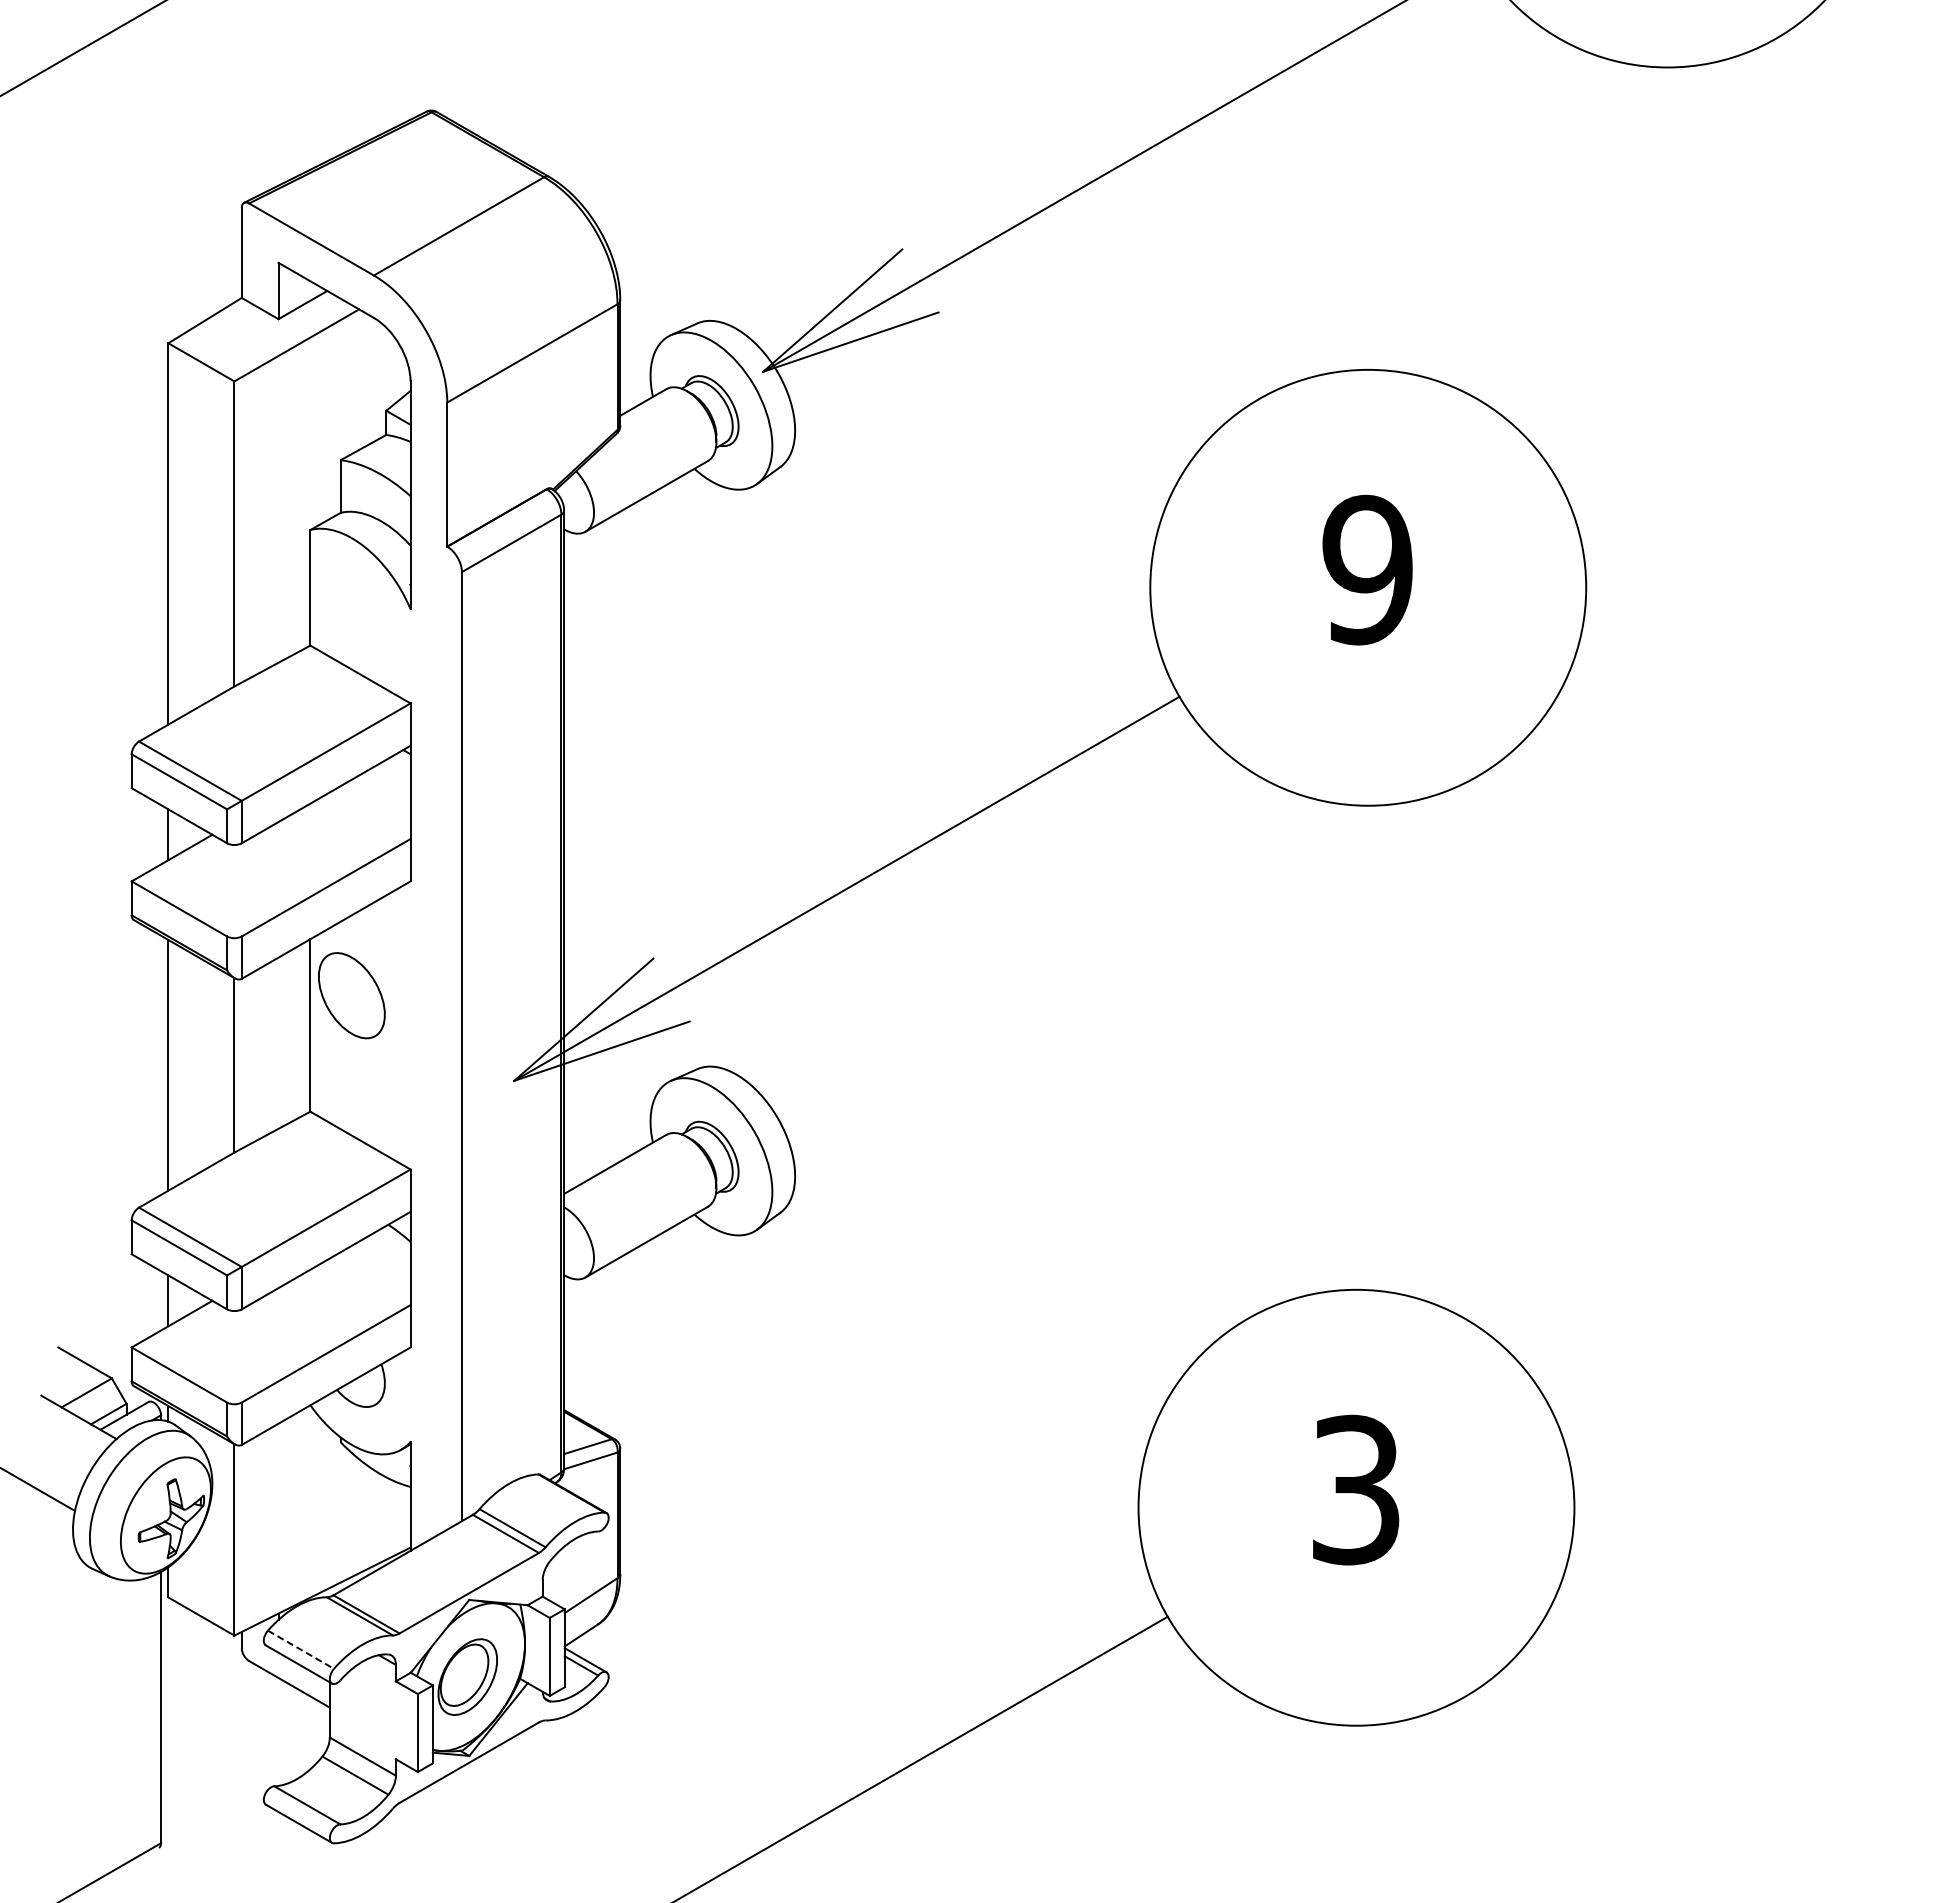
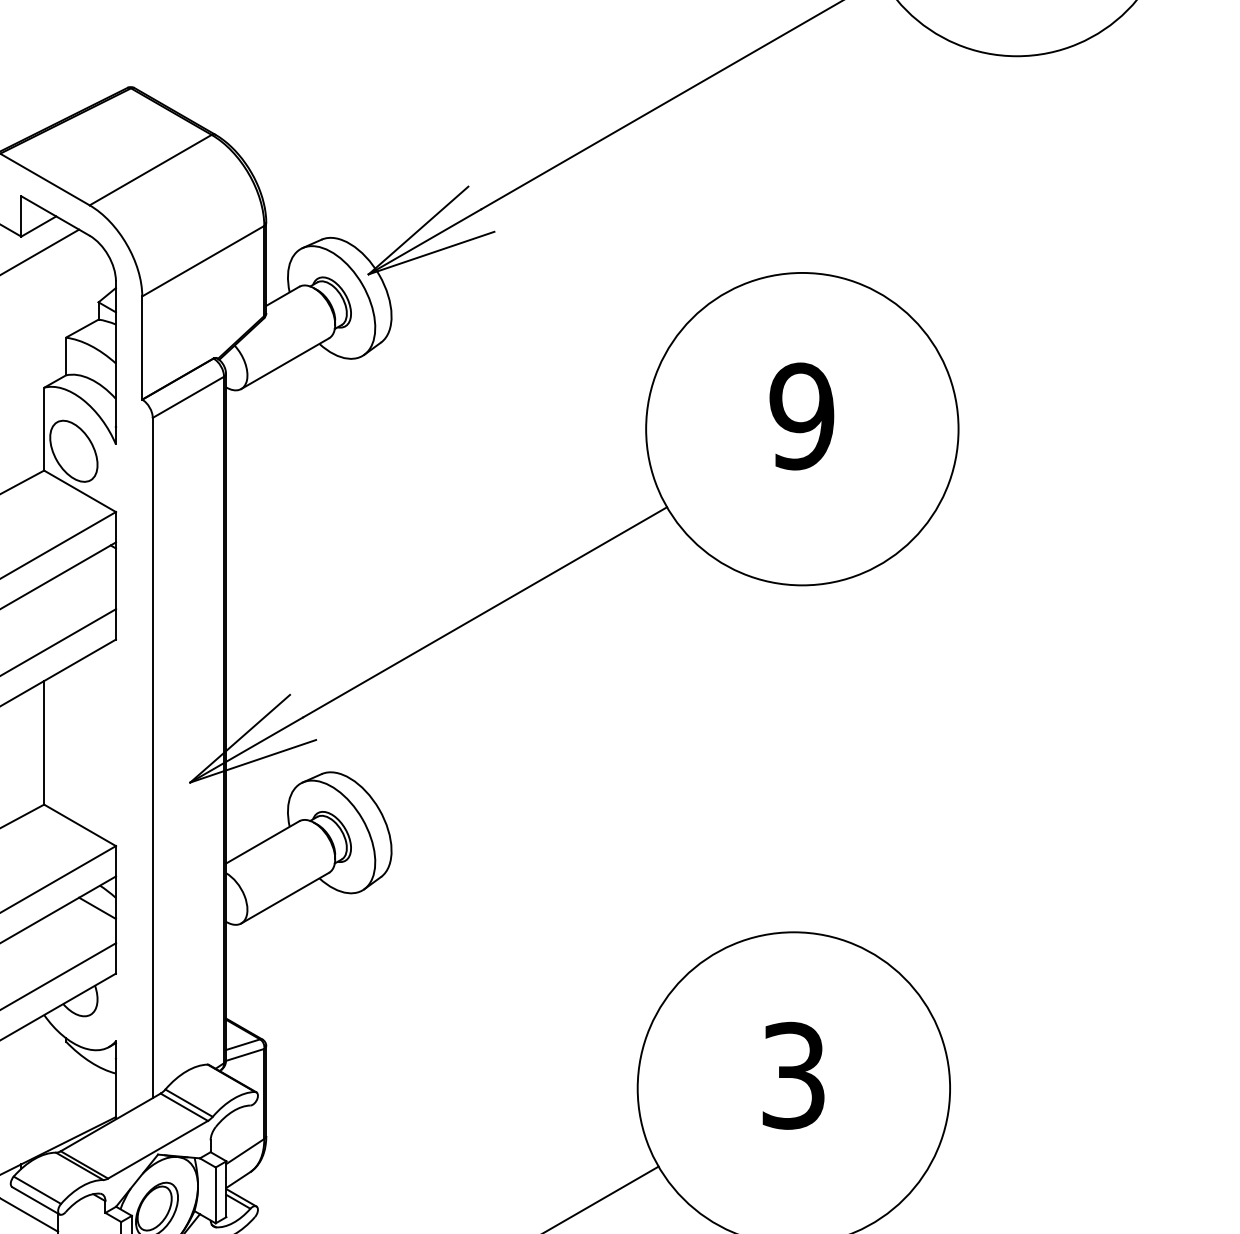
part: (351, 995) -> (73, 451), moved
line: (384, 1256) -> (97, 908), added
line: (301, 1650) -> (37, 1190), dashed -> solid

